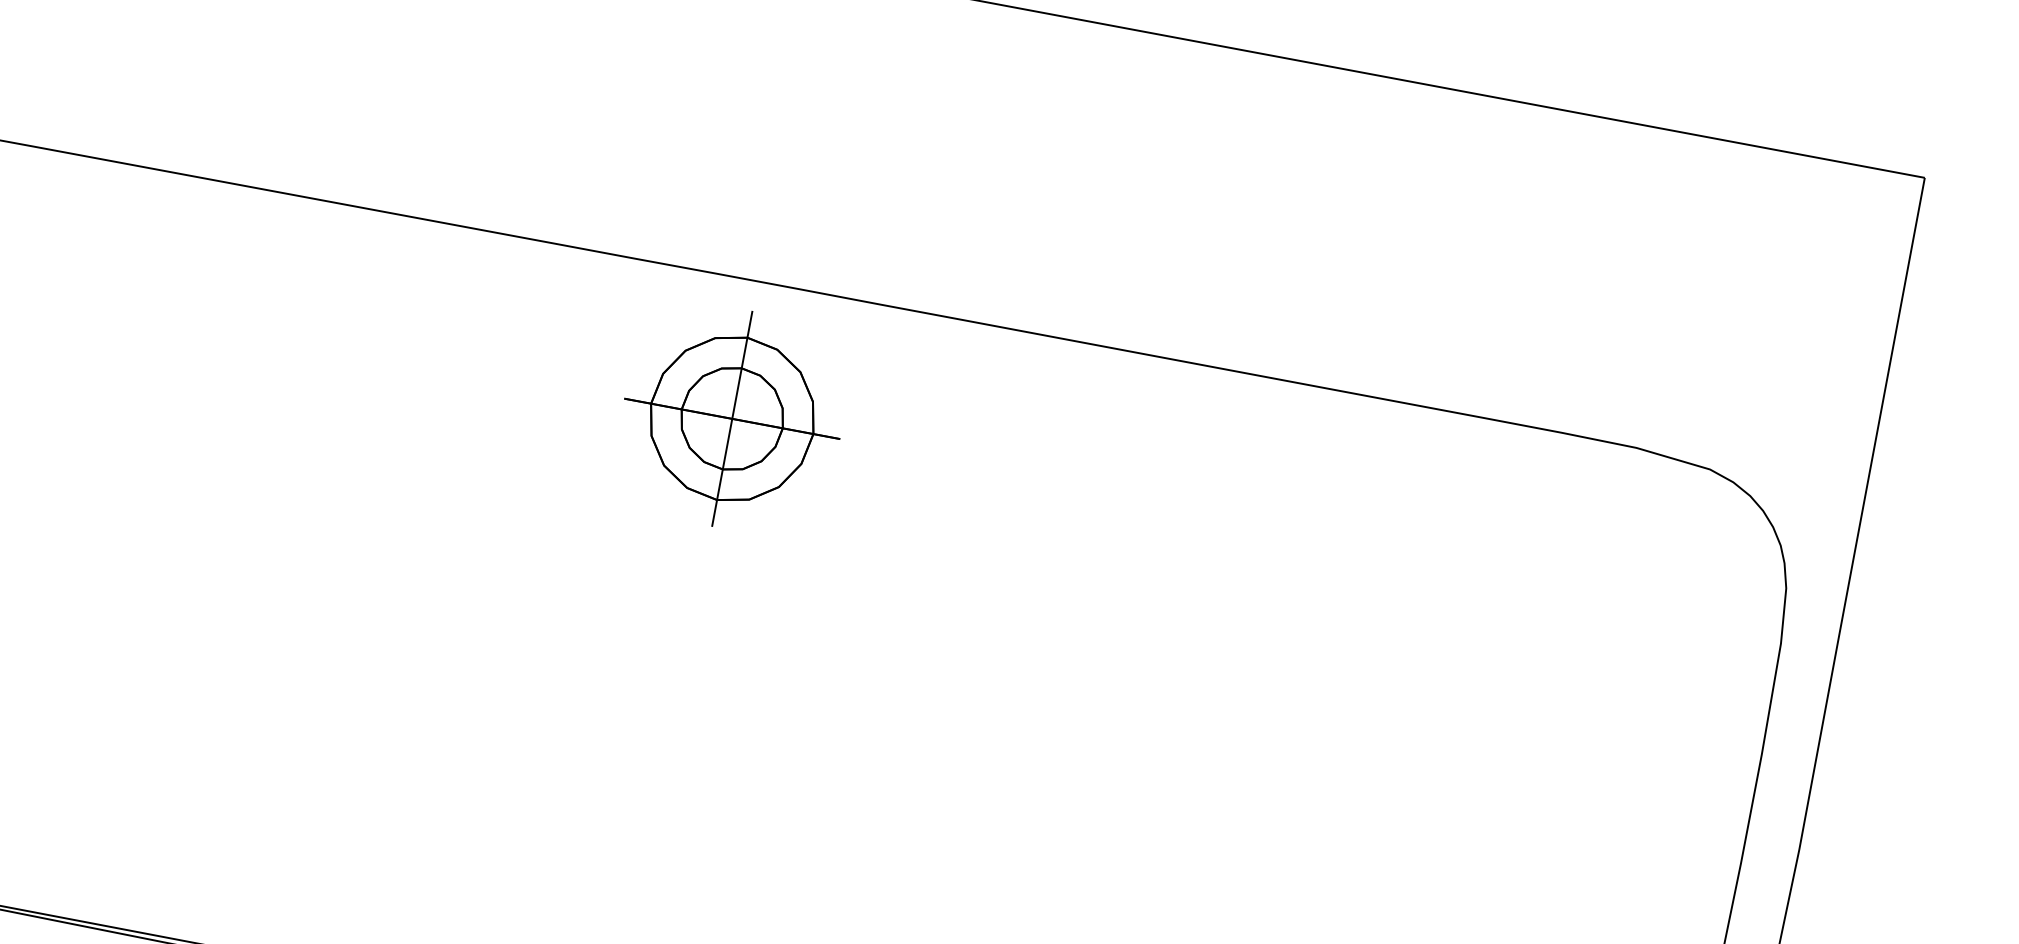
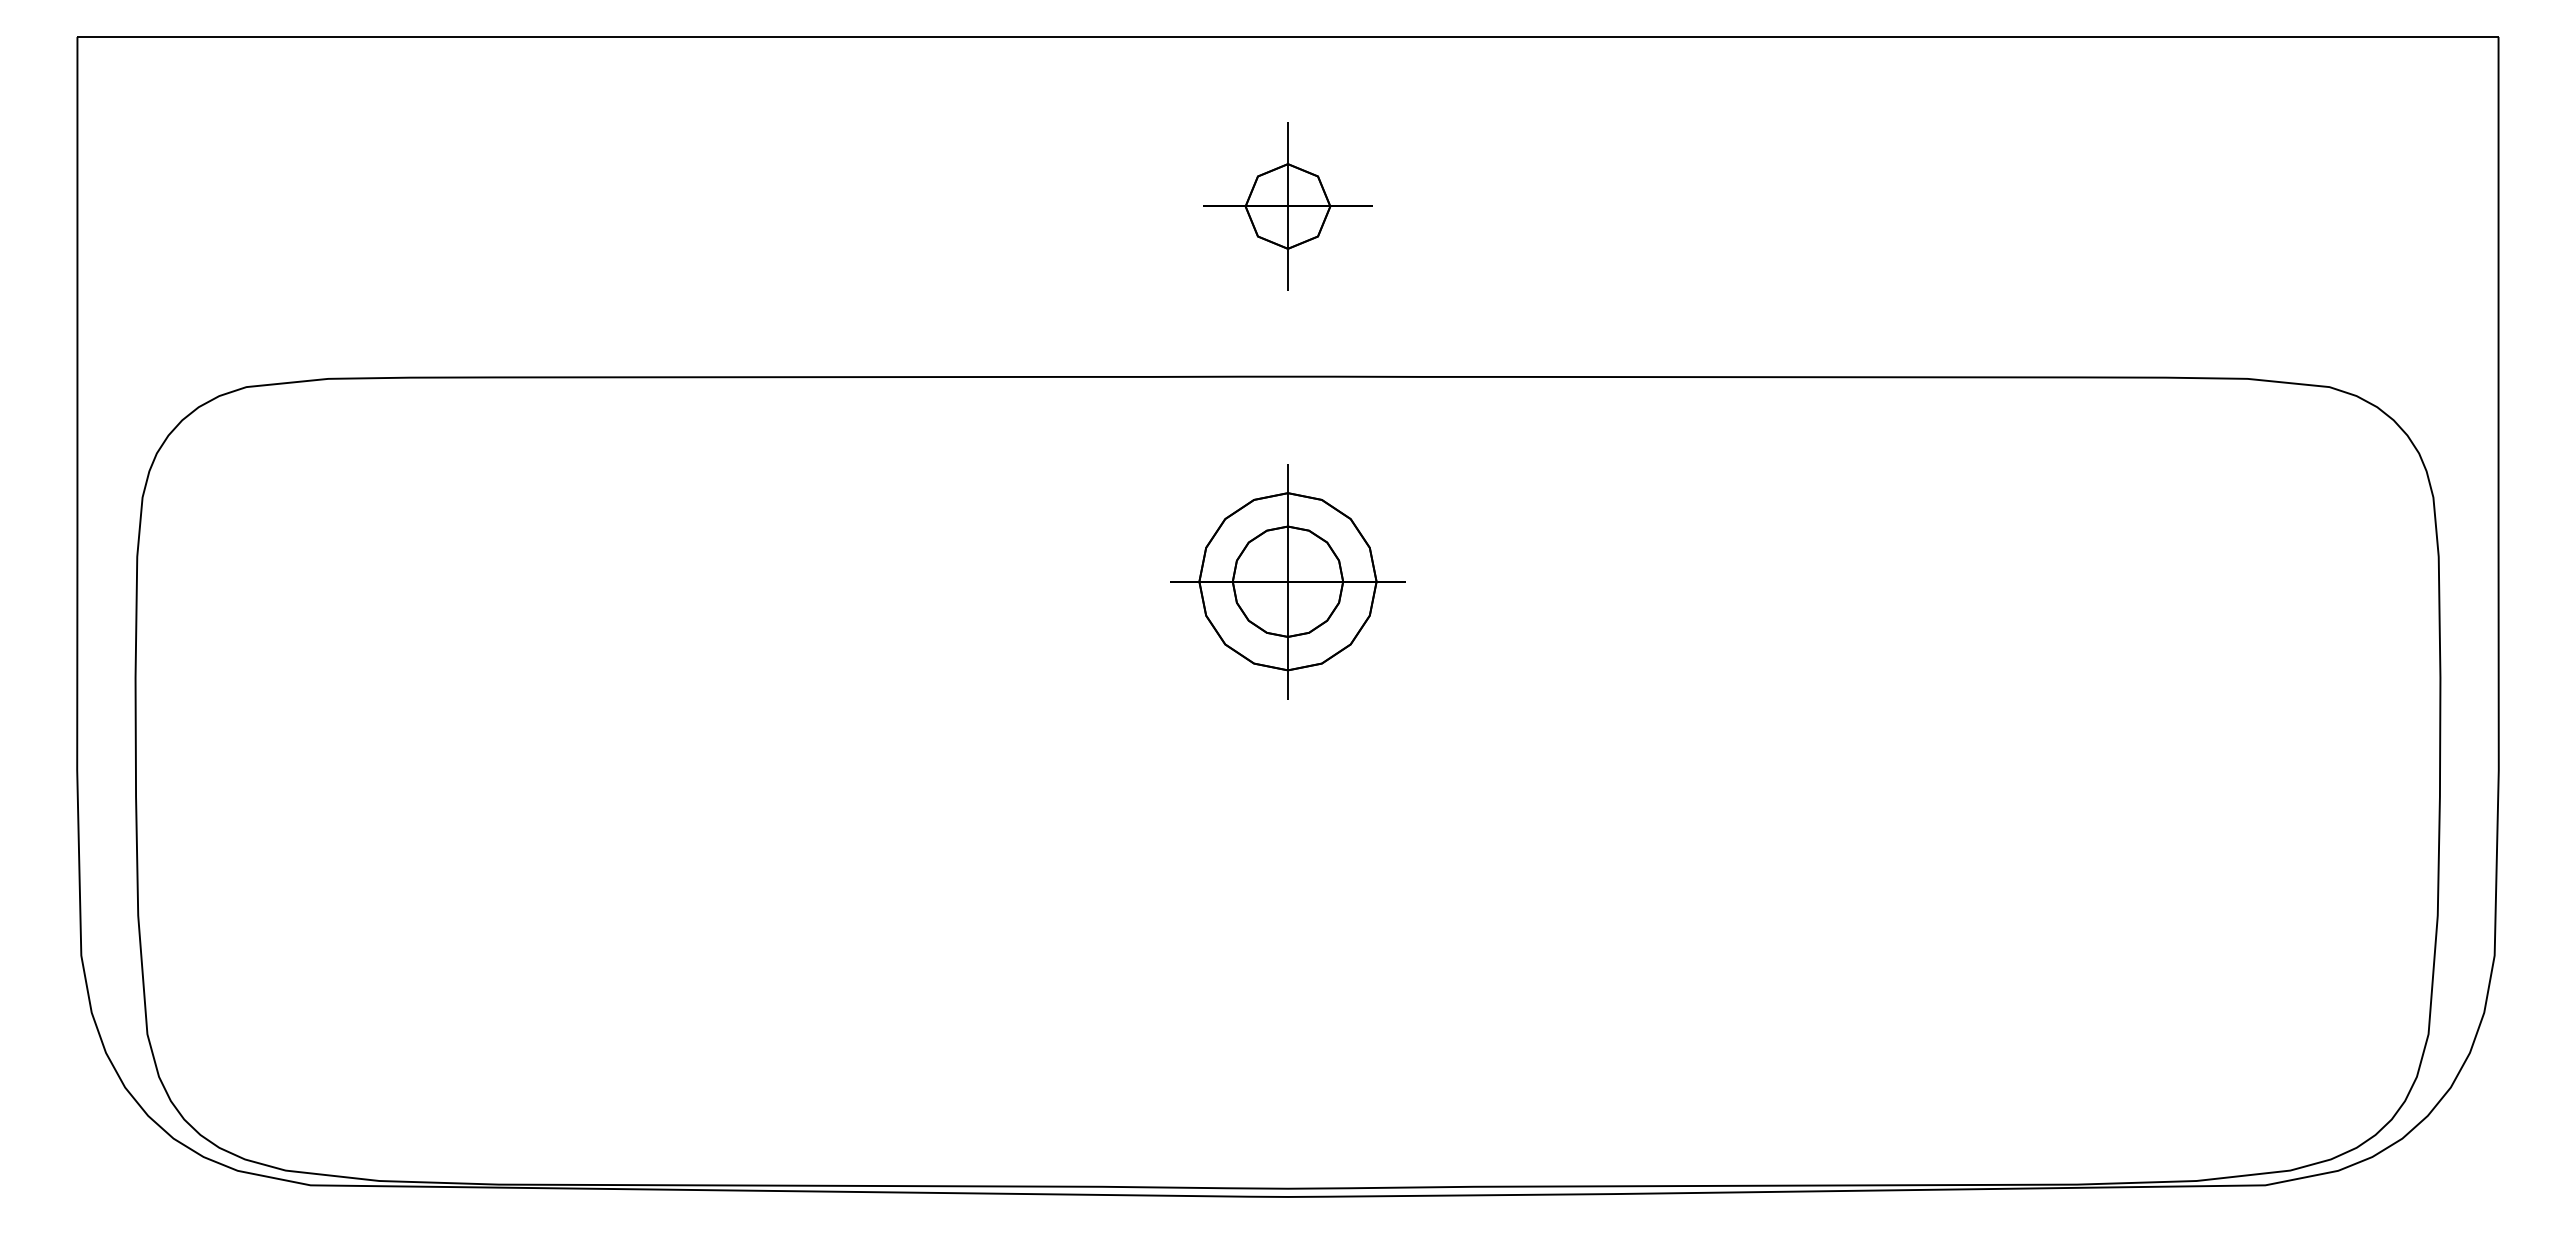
part: (786, 125) -> (1287, 206), added
part: (731, 418) -> (1287, 581), moved

